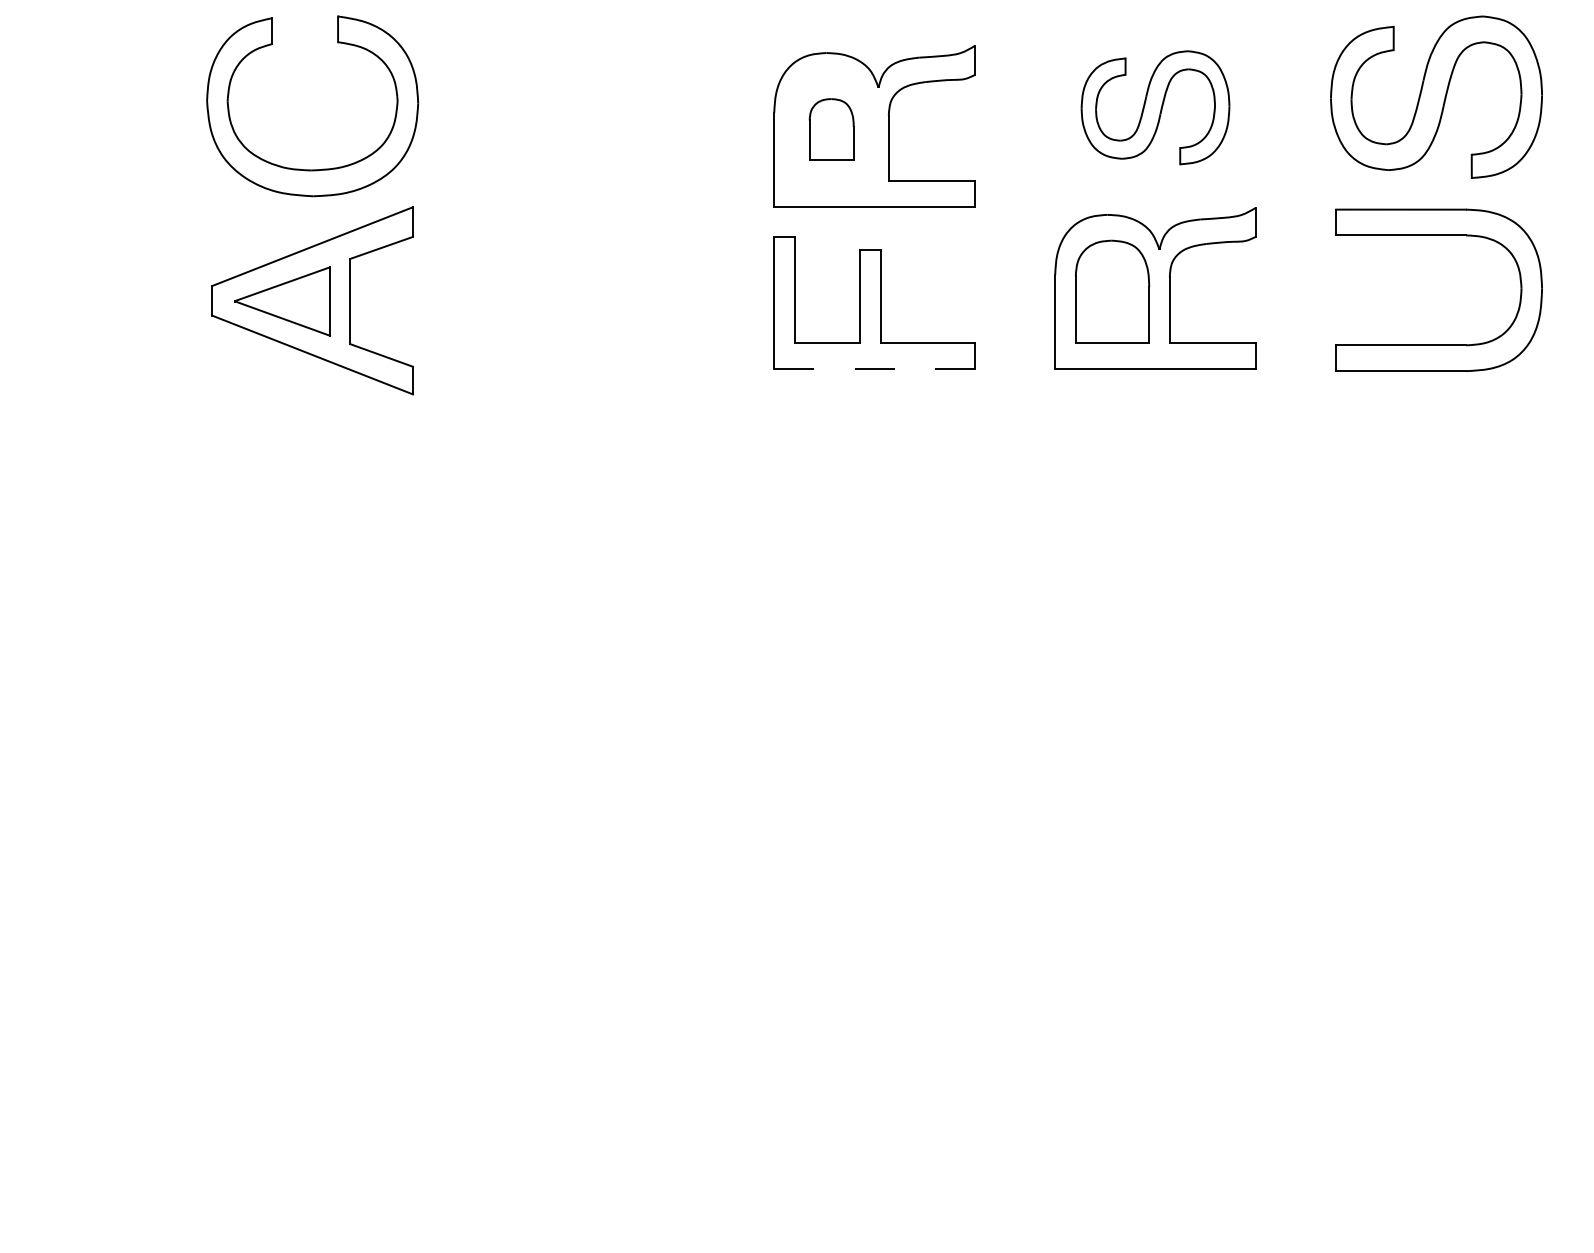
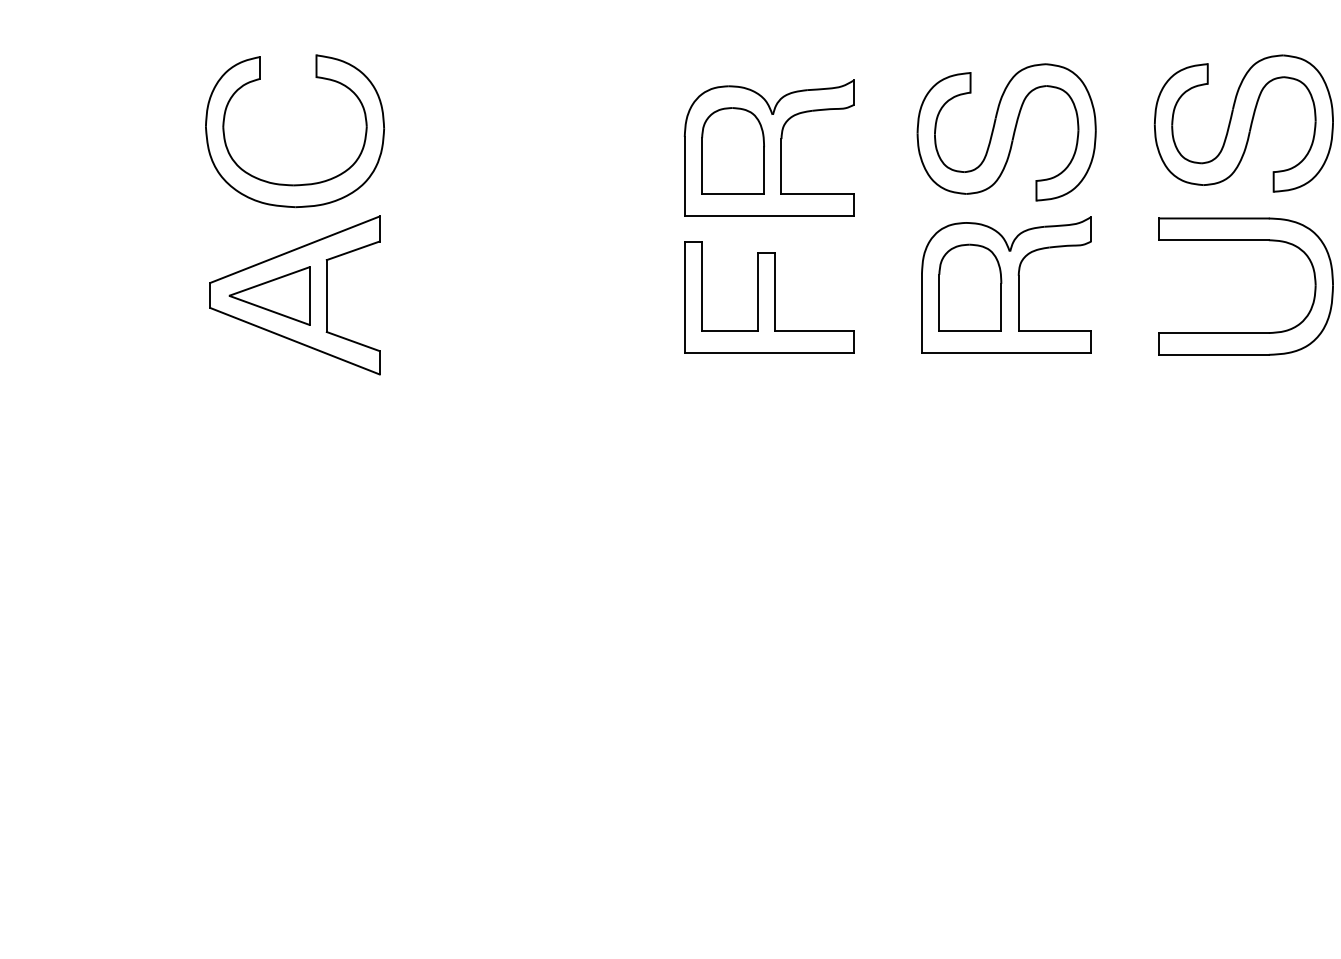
part: (1155, 107) -> (1006, 132), size x1.43
part: (831, 129) -> (733, 150), size x1.67
line: (875, 368) -> (770, 352), dashed -> solid

